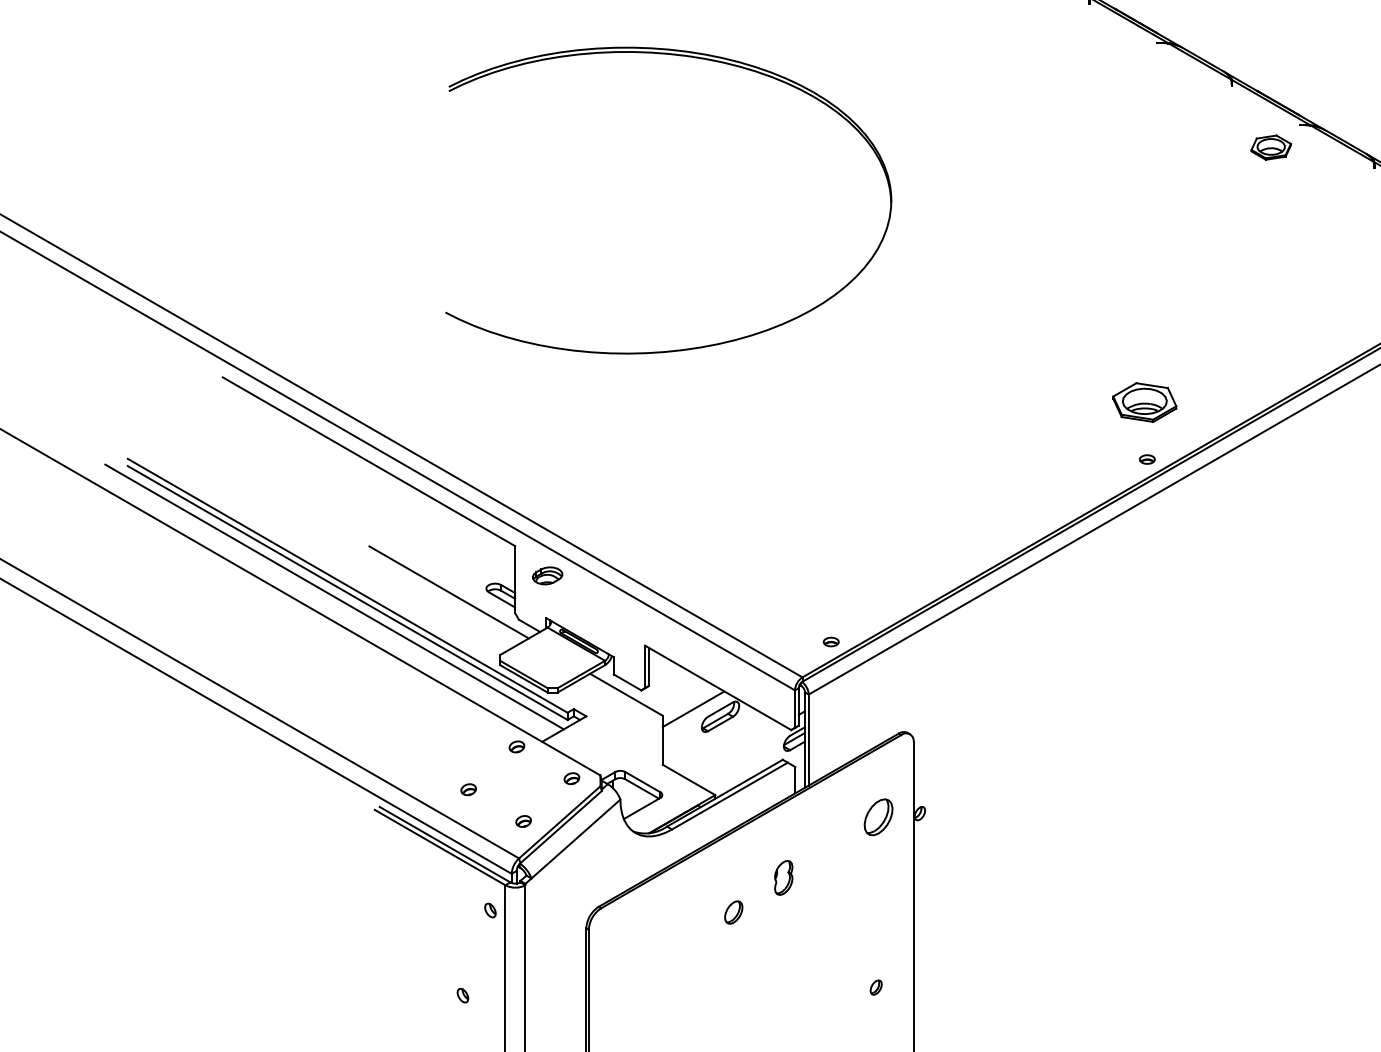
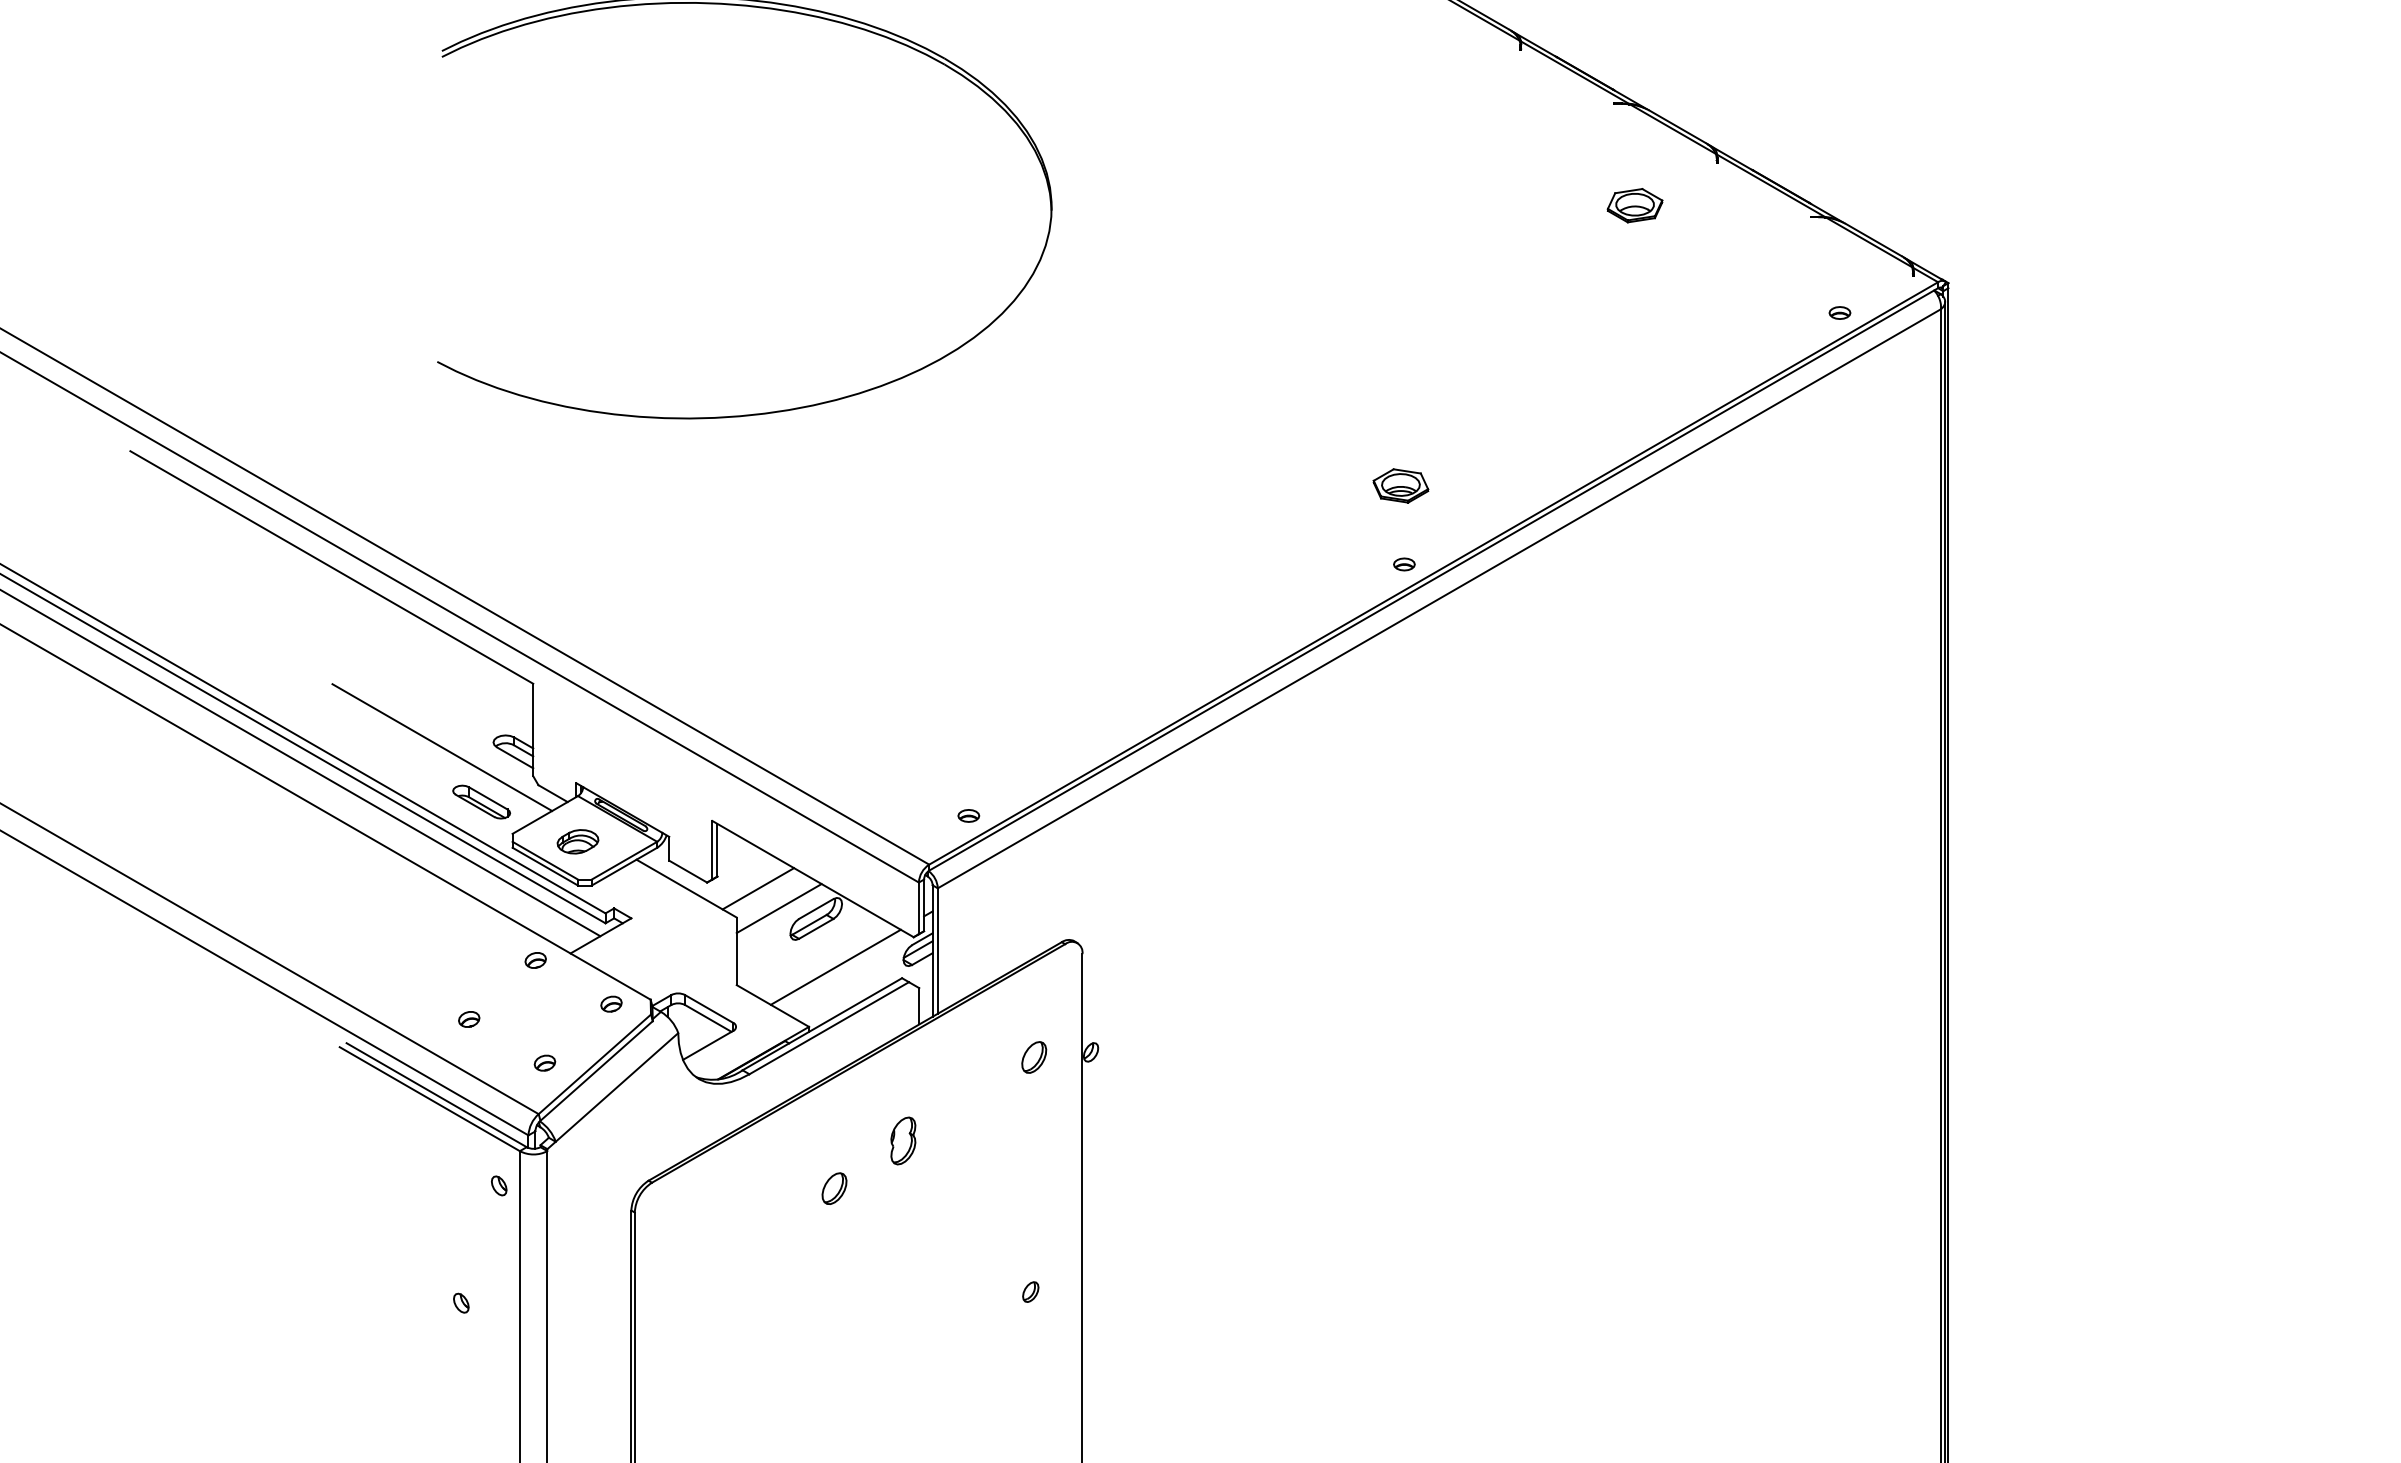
part: (1270, 147) -> (1634, 205), moved
part: (1144, 402) -> (1400, 485), size x0.62
part: (547, 575) -> (577, 841), moved
part: (477, 631) -> (481, 801), added
line: (678, 694) -> (758, 888), added
line: (734, 751) -> (835, 966), added
part: (878, 817) -> (1034, 1057), size x0.62

